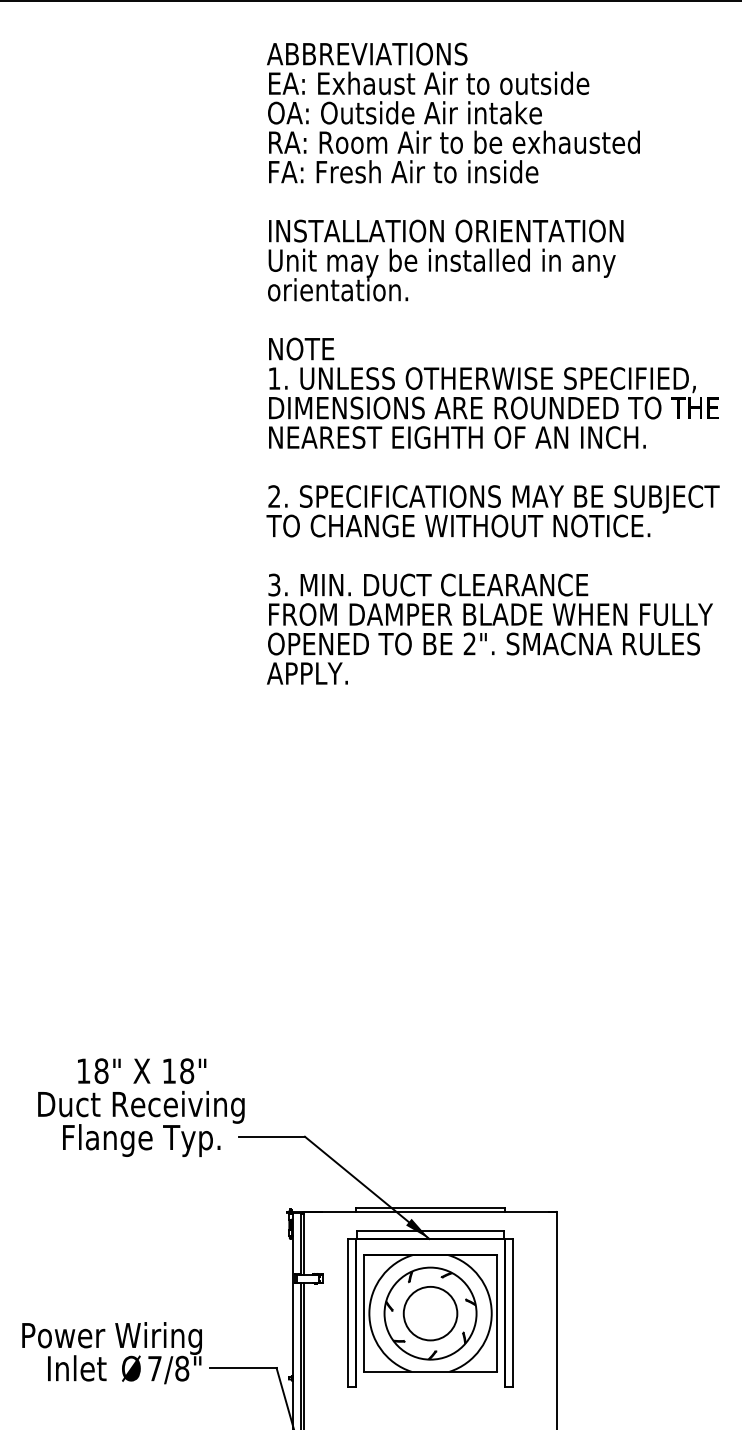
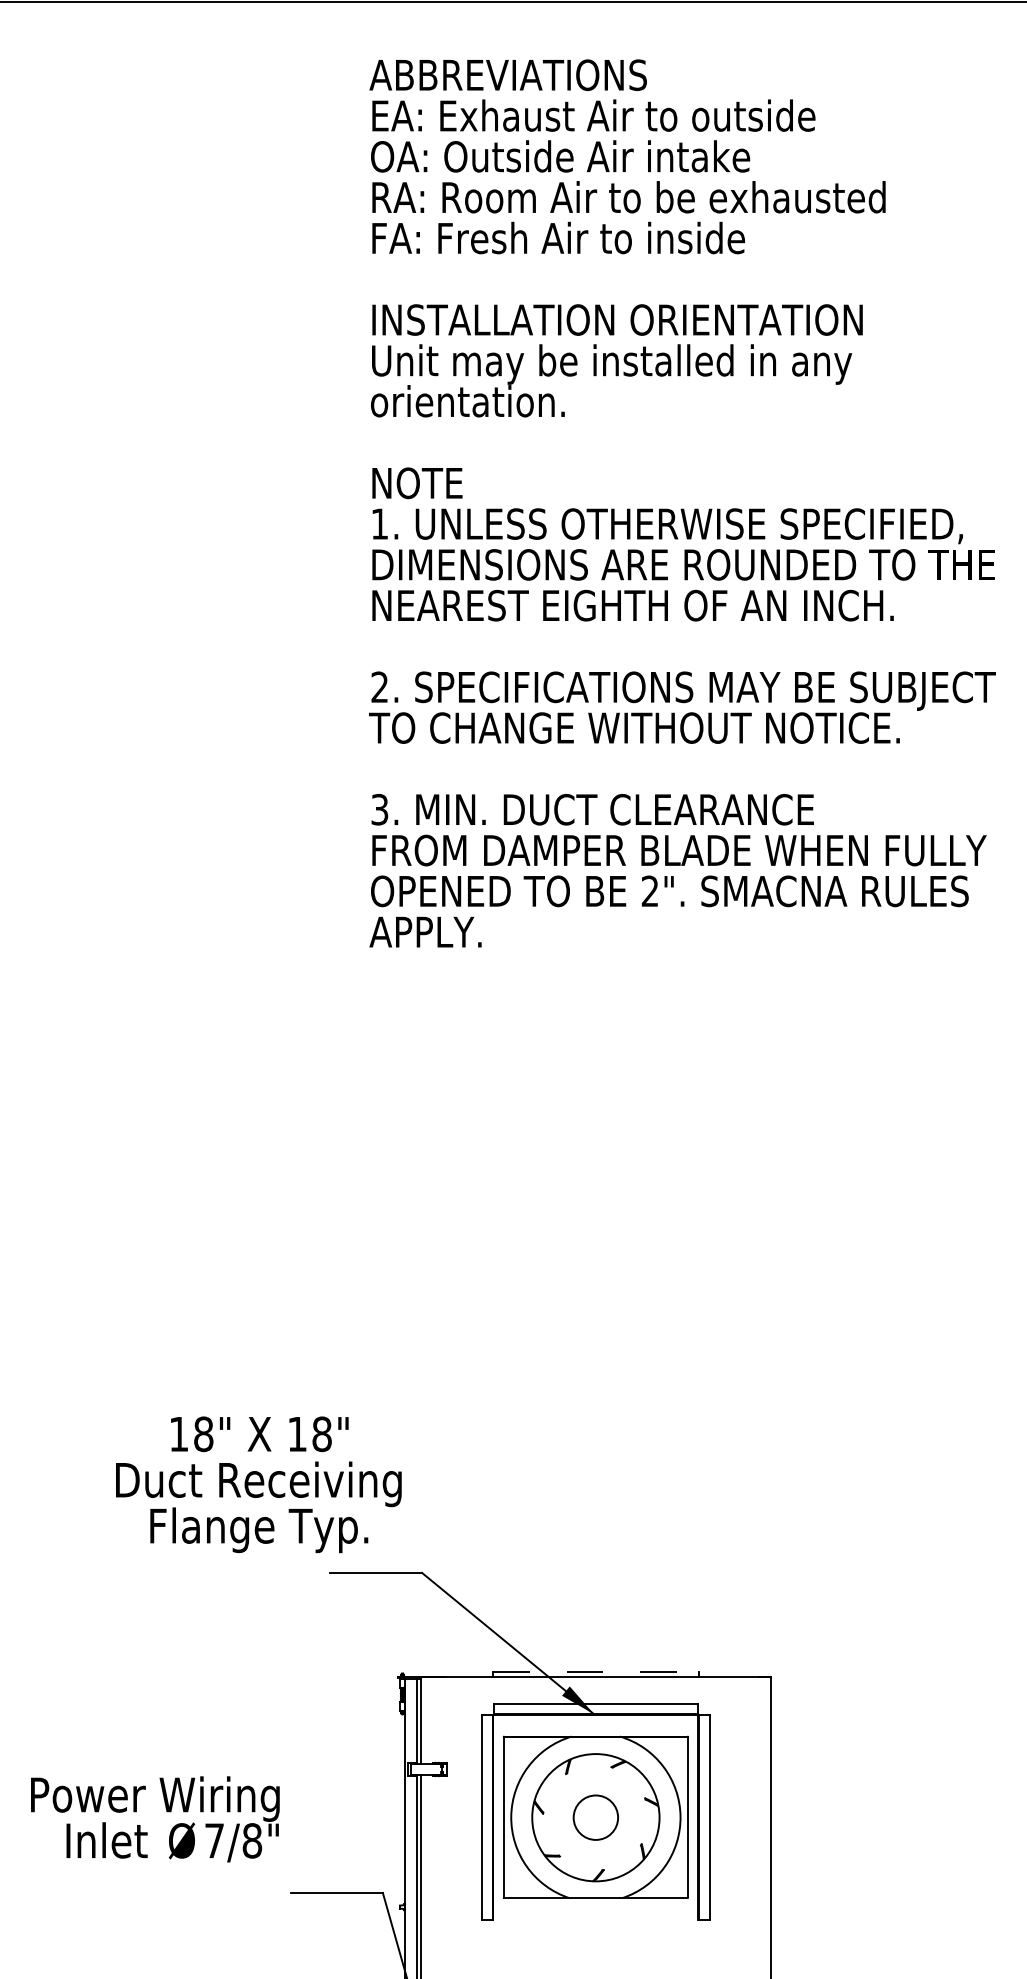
text: (141, 1107) -> (258, 1484), moved
line: (430, 1208) -> (595, 1672), solid -> dashed
circle: (430, 1313) -> (595, 1817), size x0.6
text: (112, 1353) -> (155, 1819), moved

